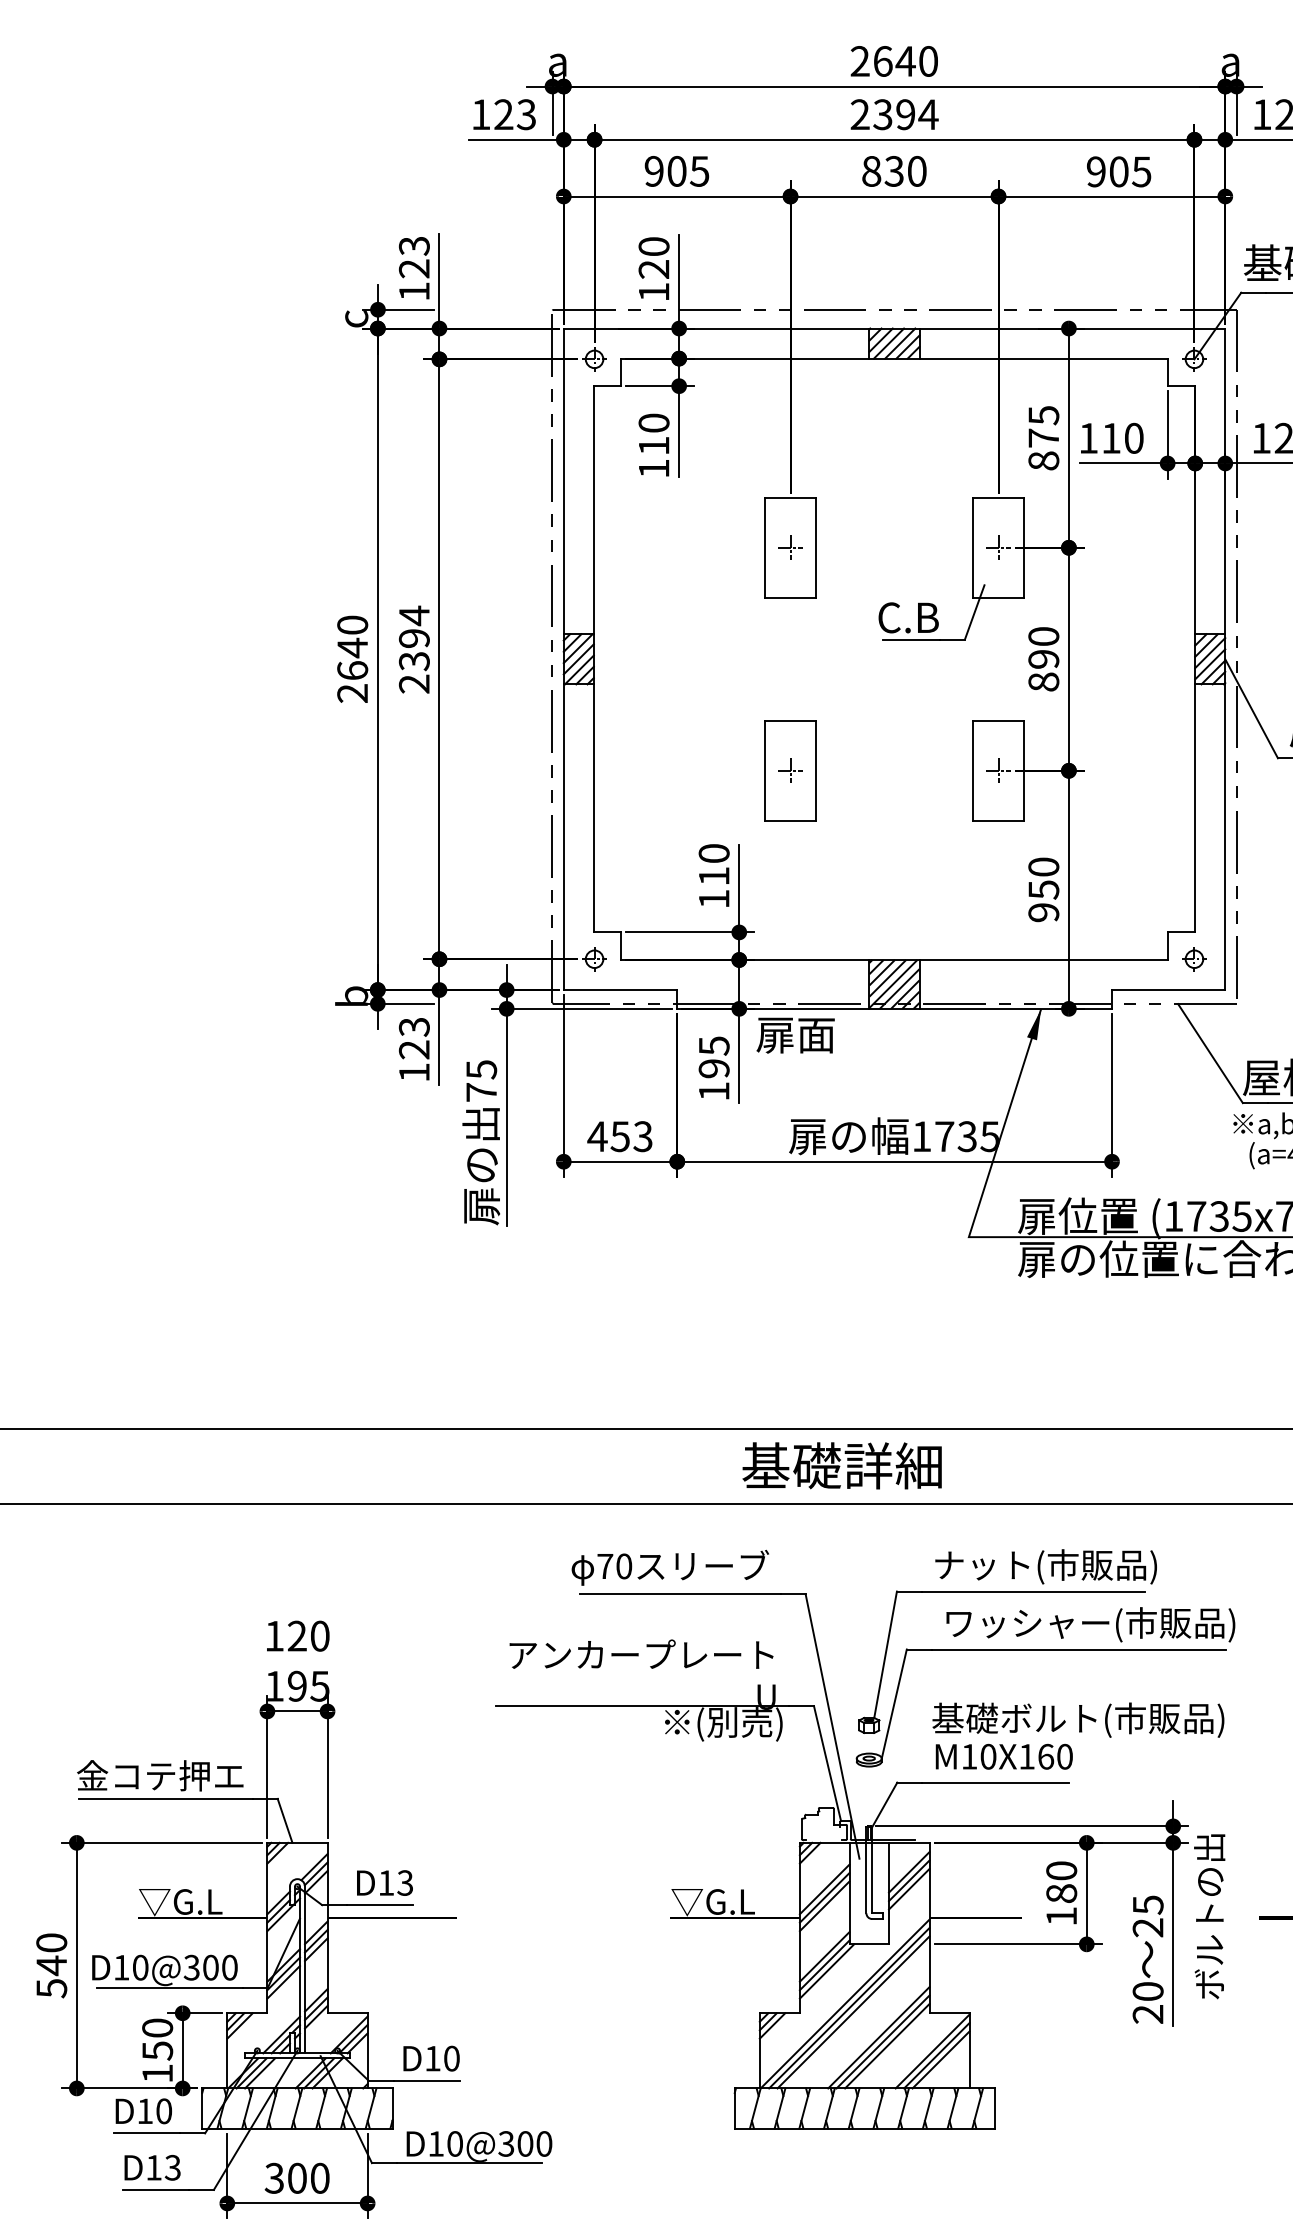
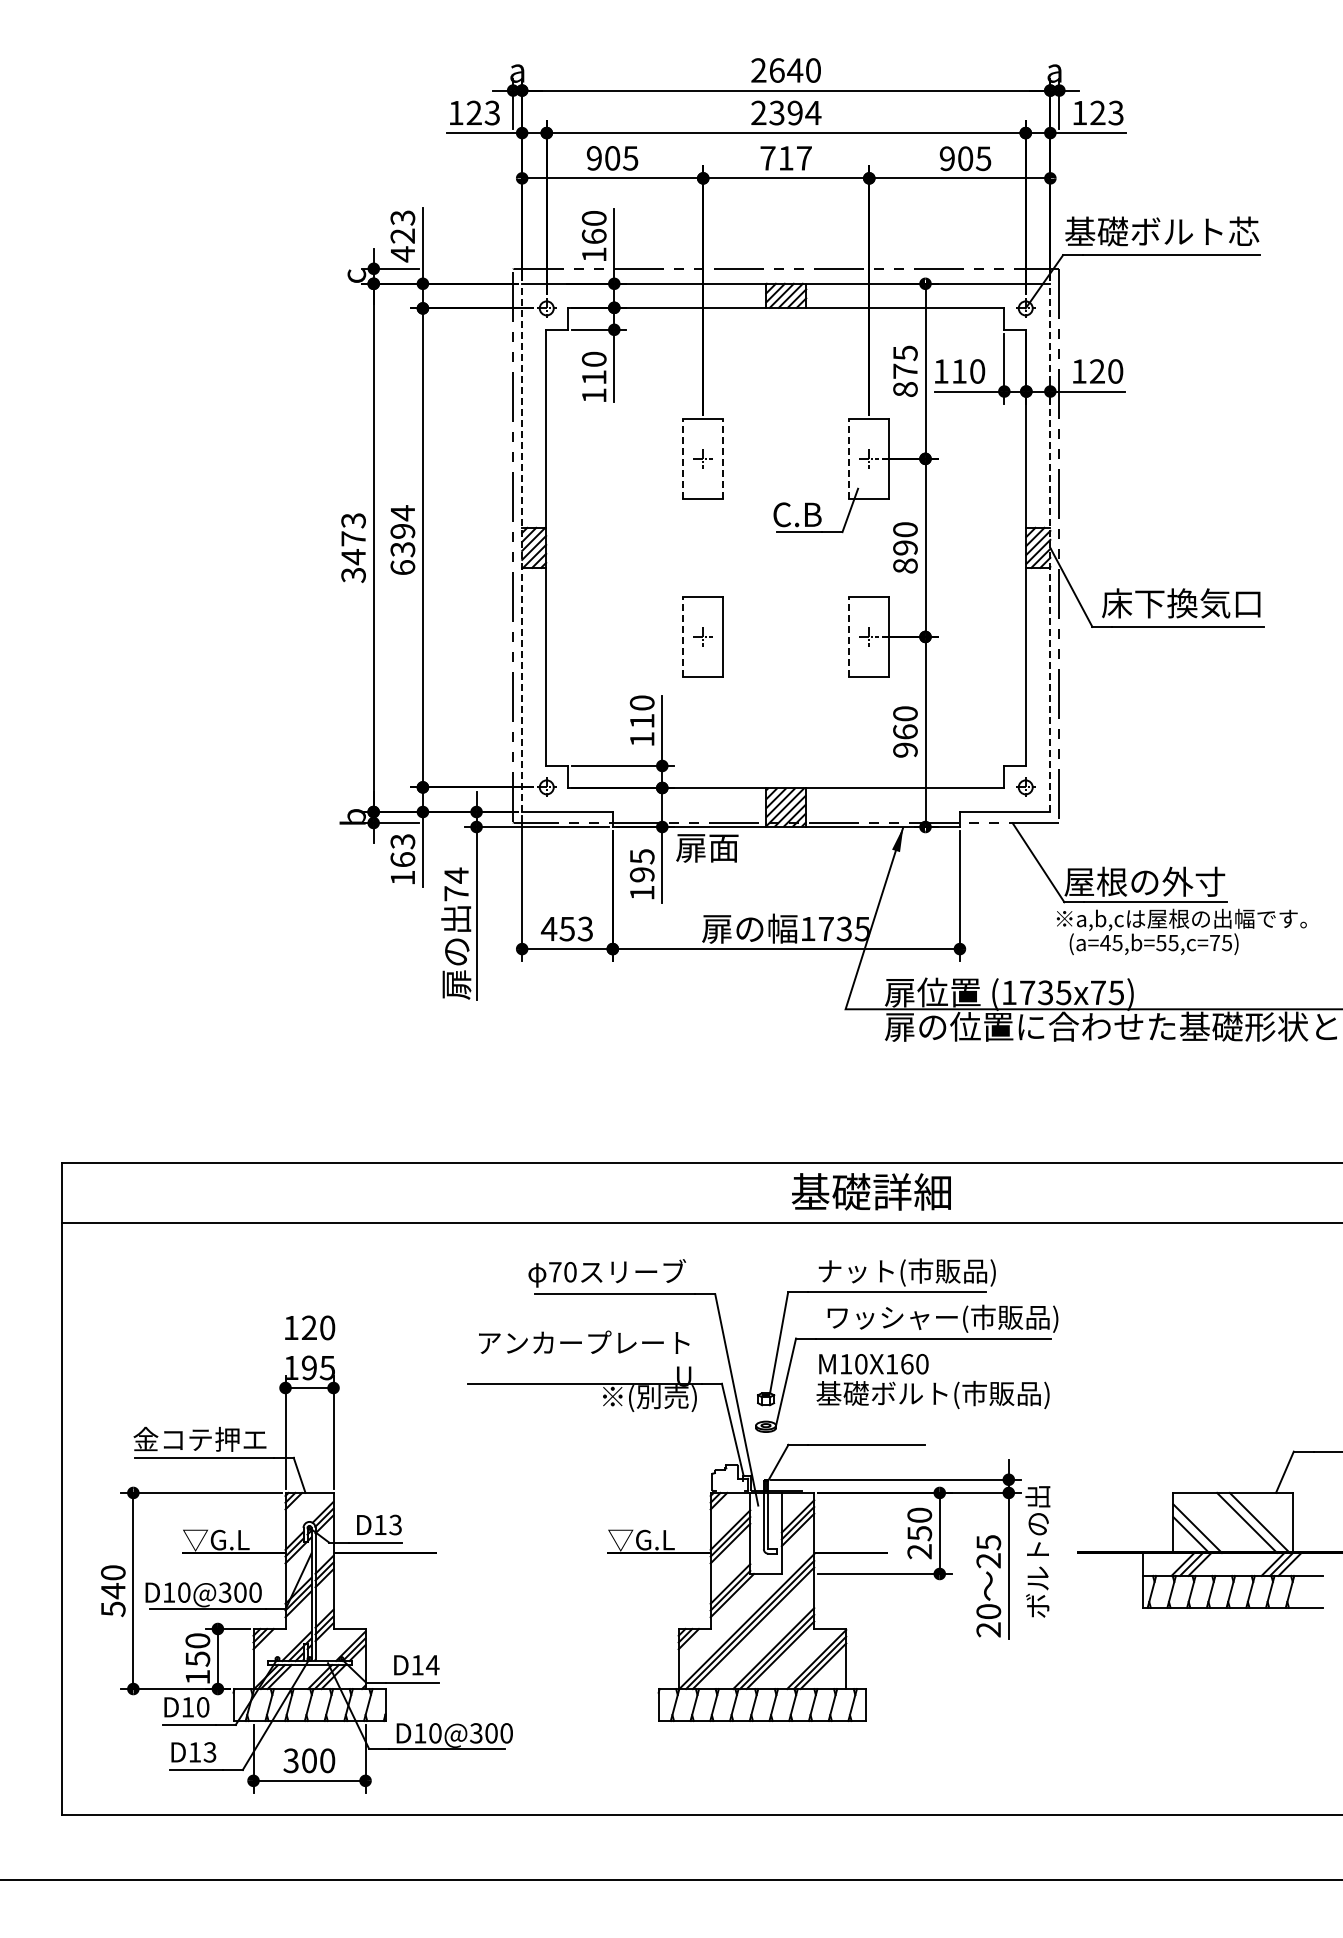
text: (893, 171) -> (785, 158), 830 -> 717
text: (653, 269) -> (593, 236), 120 -> 160
text: (413, 291) -> (402, 254), 123 -> 423
line: (765, 547) -> (683, 458), solid -> dashed
line: (815, 547) -> (723, 458), solid -> dashed
line: (973, 547) -> (849, 458), solid -> dashed
line: (564, 658) -> (522, 547), solid -> dashed
line: (1225, 658) -> (1050, 547), solid -> dashed
text: (352, 660) -> (353, 548), 2640 -> 3473
text: (413, 683) -> (402, 567), 2394 -> 6394
line: (765, 770) -> (683, 636), solid -> dashed
line: (973, 770) -> (849, 636), solid -> dashed
text: (1043, 889) -> (905, 731), 950 -> 960
text: (413, 1049) -> (402, 859), 123 -> 163
text: (481, 1069) -> (456, 875), 75 -> 74
text: (840, 1465) -> (870, 1191), moved
text: (1003, 1757) -> (873, 1364), moved
text: (1061, 1904) -> (919, 1542), 180 -> 250
text: (451, 2058) -> (432, 1665), D10 -> D14

